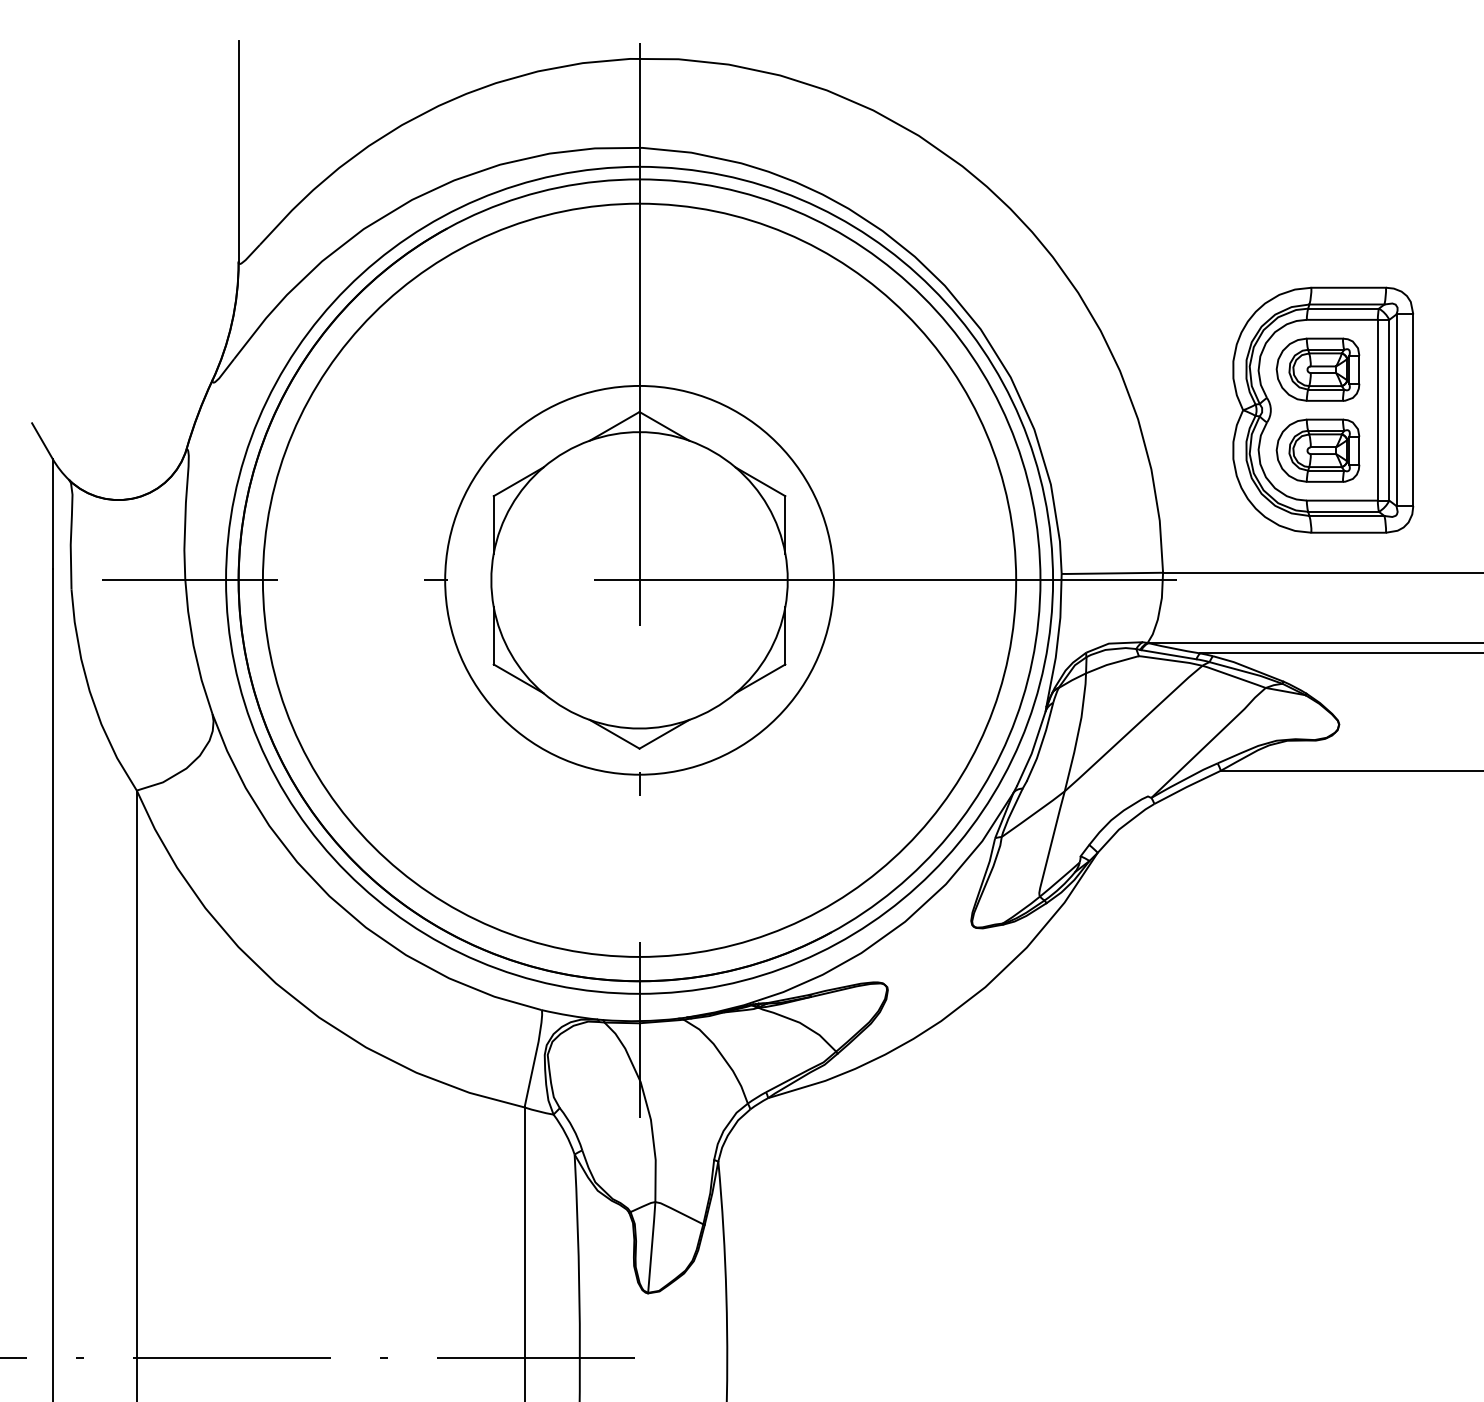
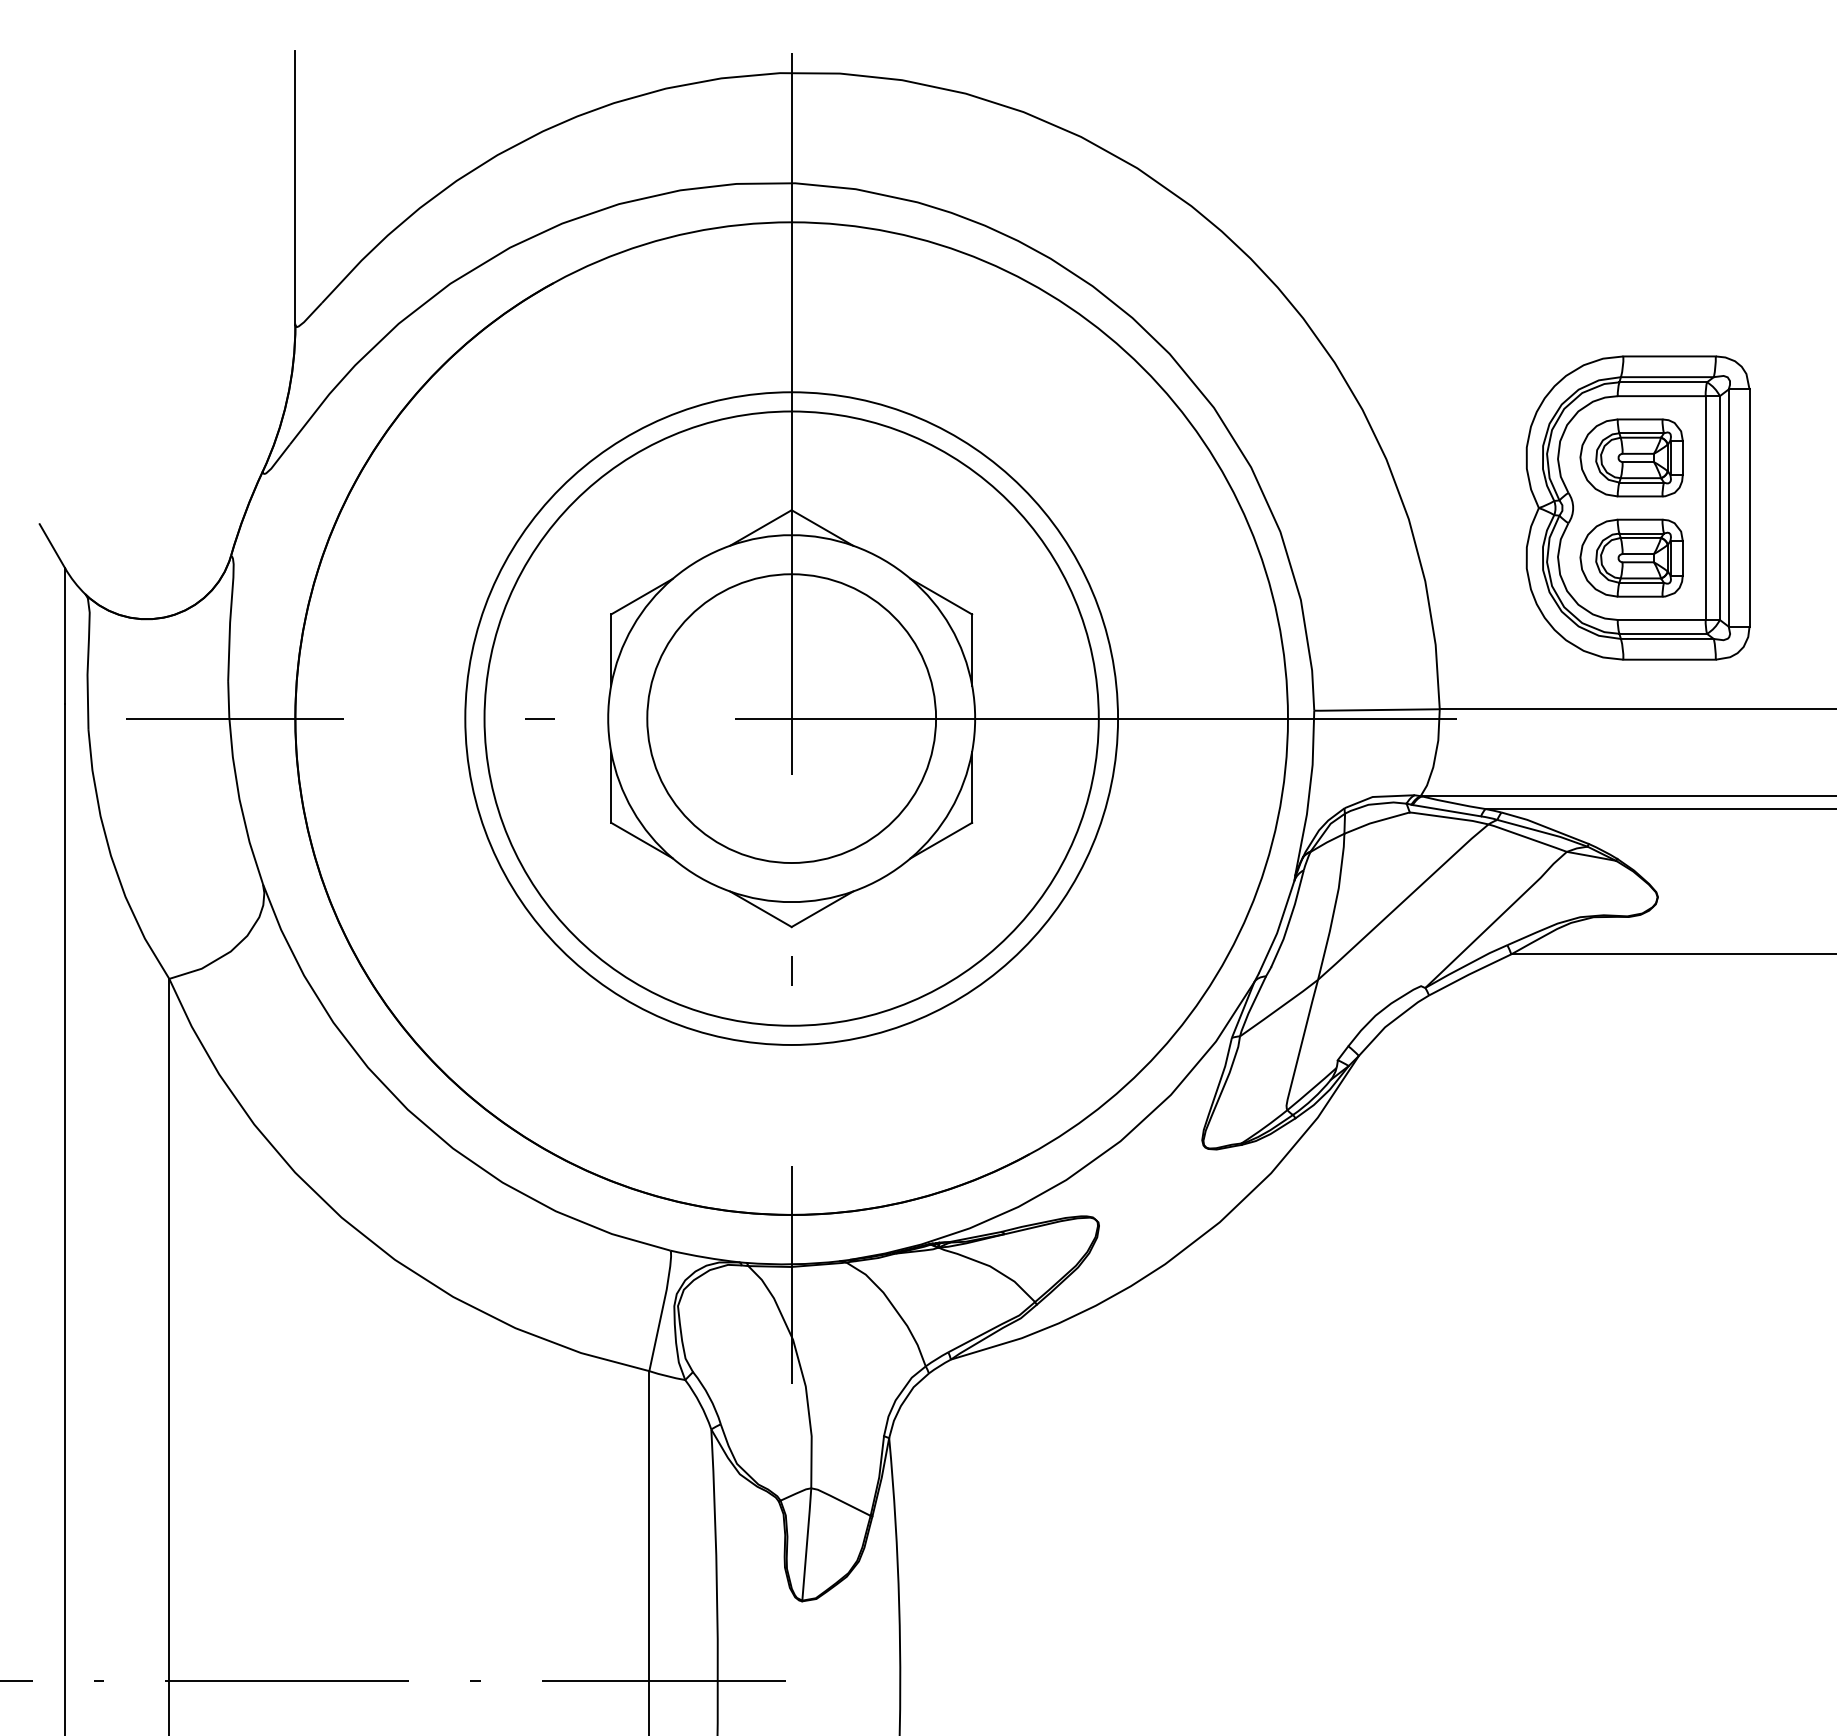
circle: (639, 580) -> (791, 718), size x0.6
circle: (639, 580) -> (791, 718), size x0.6
circle: (639, 580) -> (791, 718), size x0.7

